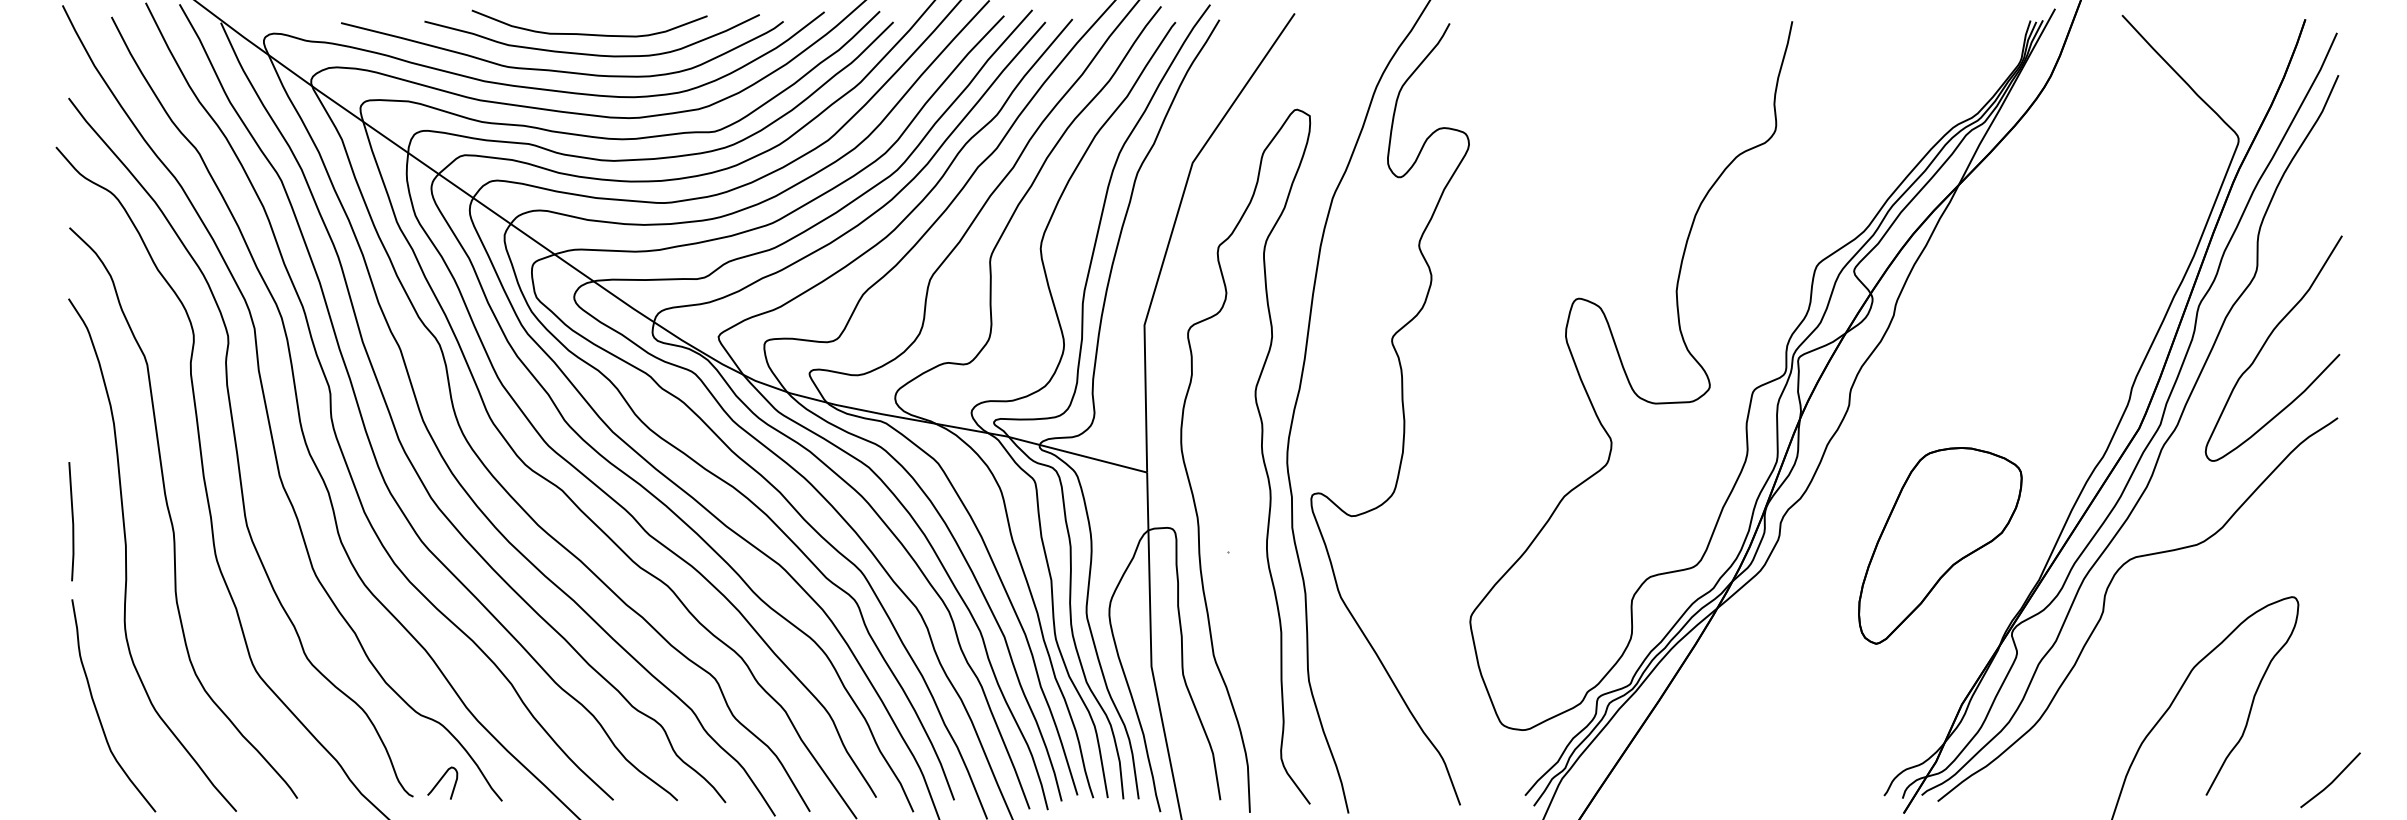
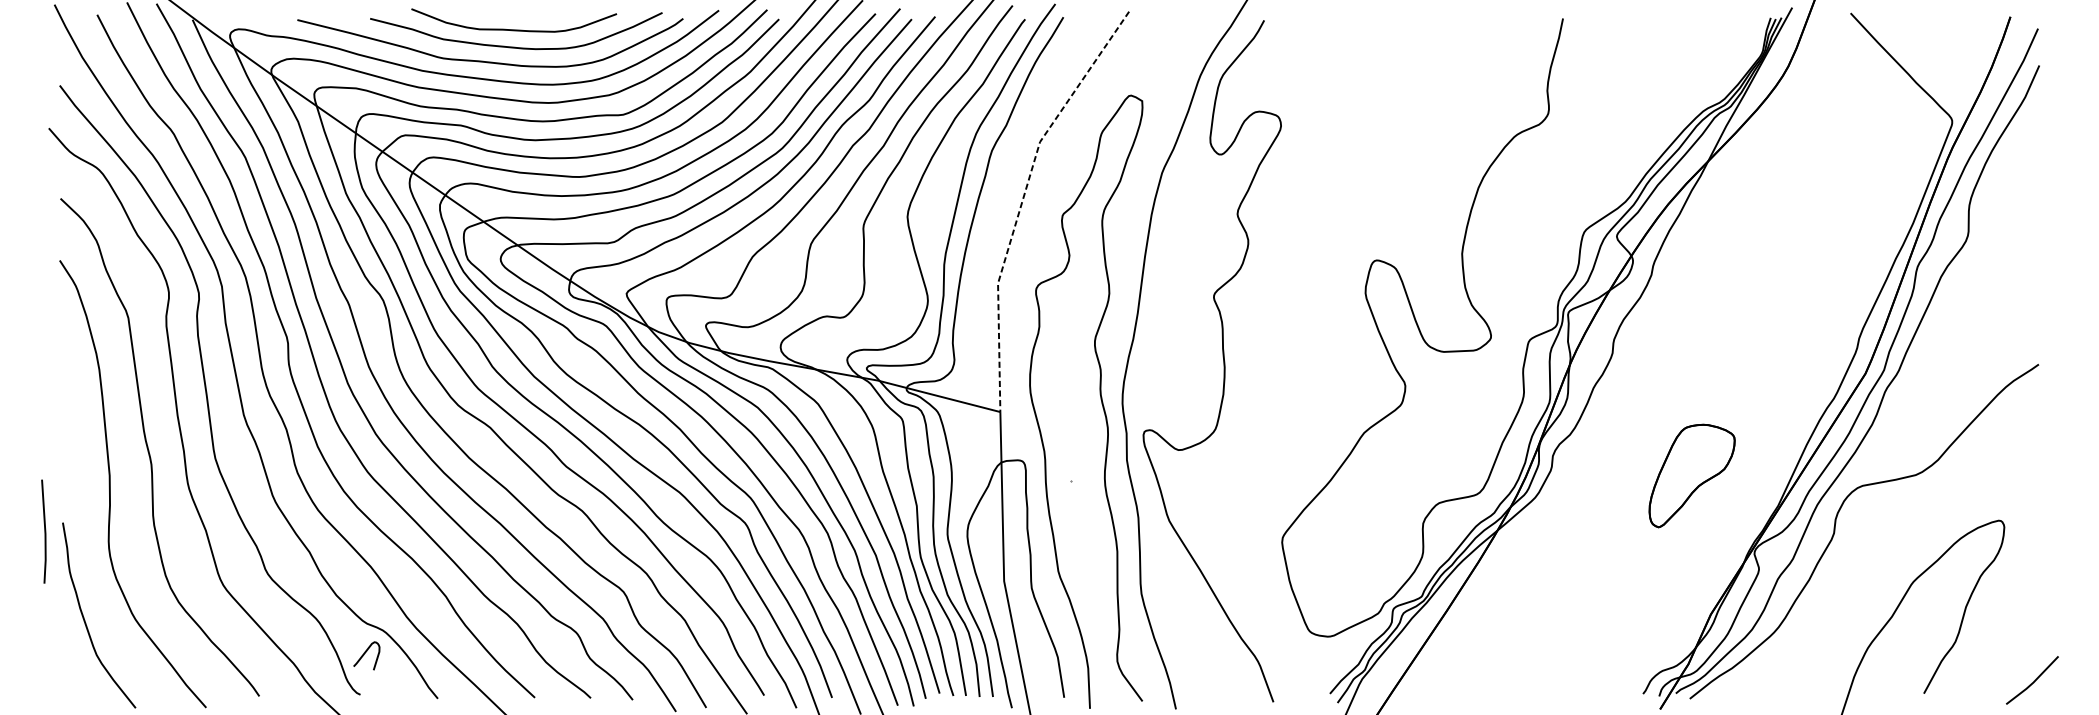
line: (1173, 227) -> (1023, 198), solid -> dashed
curve: (2265, 344) -> (1975, 300), removed
line: (72, 521) -> (44, 531), moved
part: (1940, 545) -> (1692, 475), size x0.6
curve: (441, 780) -> (365, 653), moved

